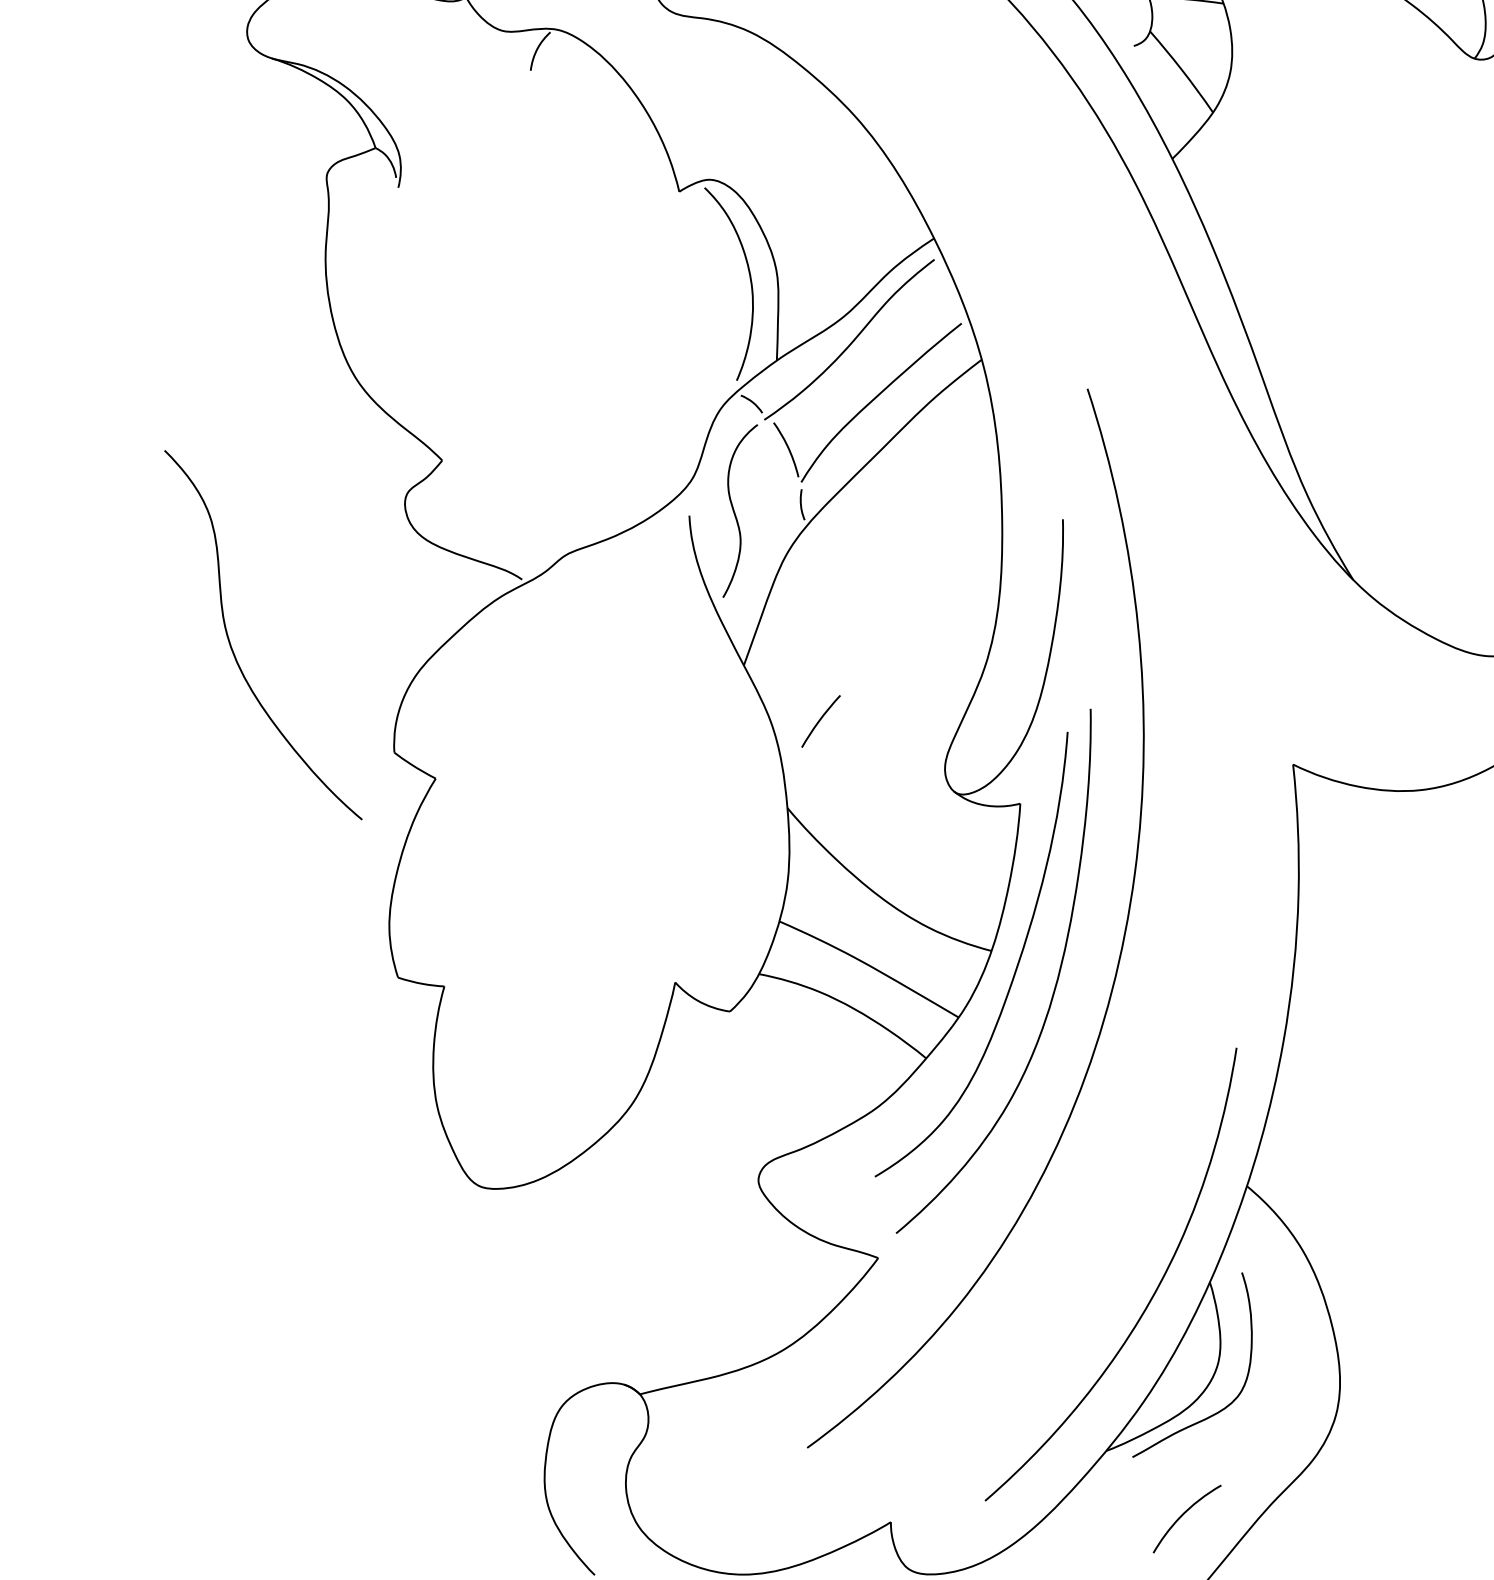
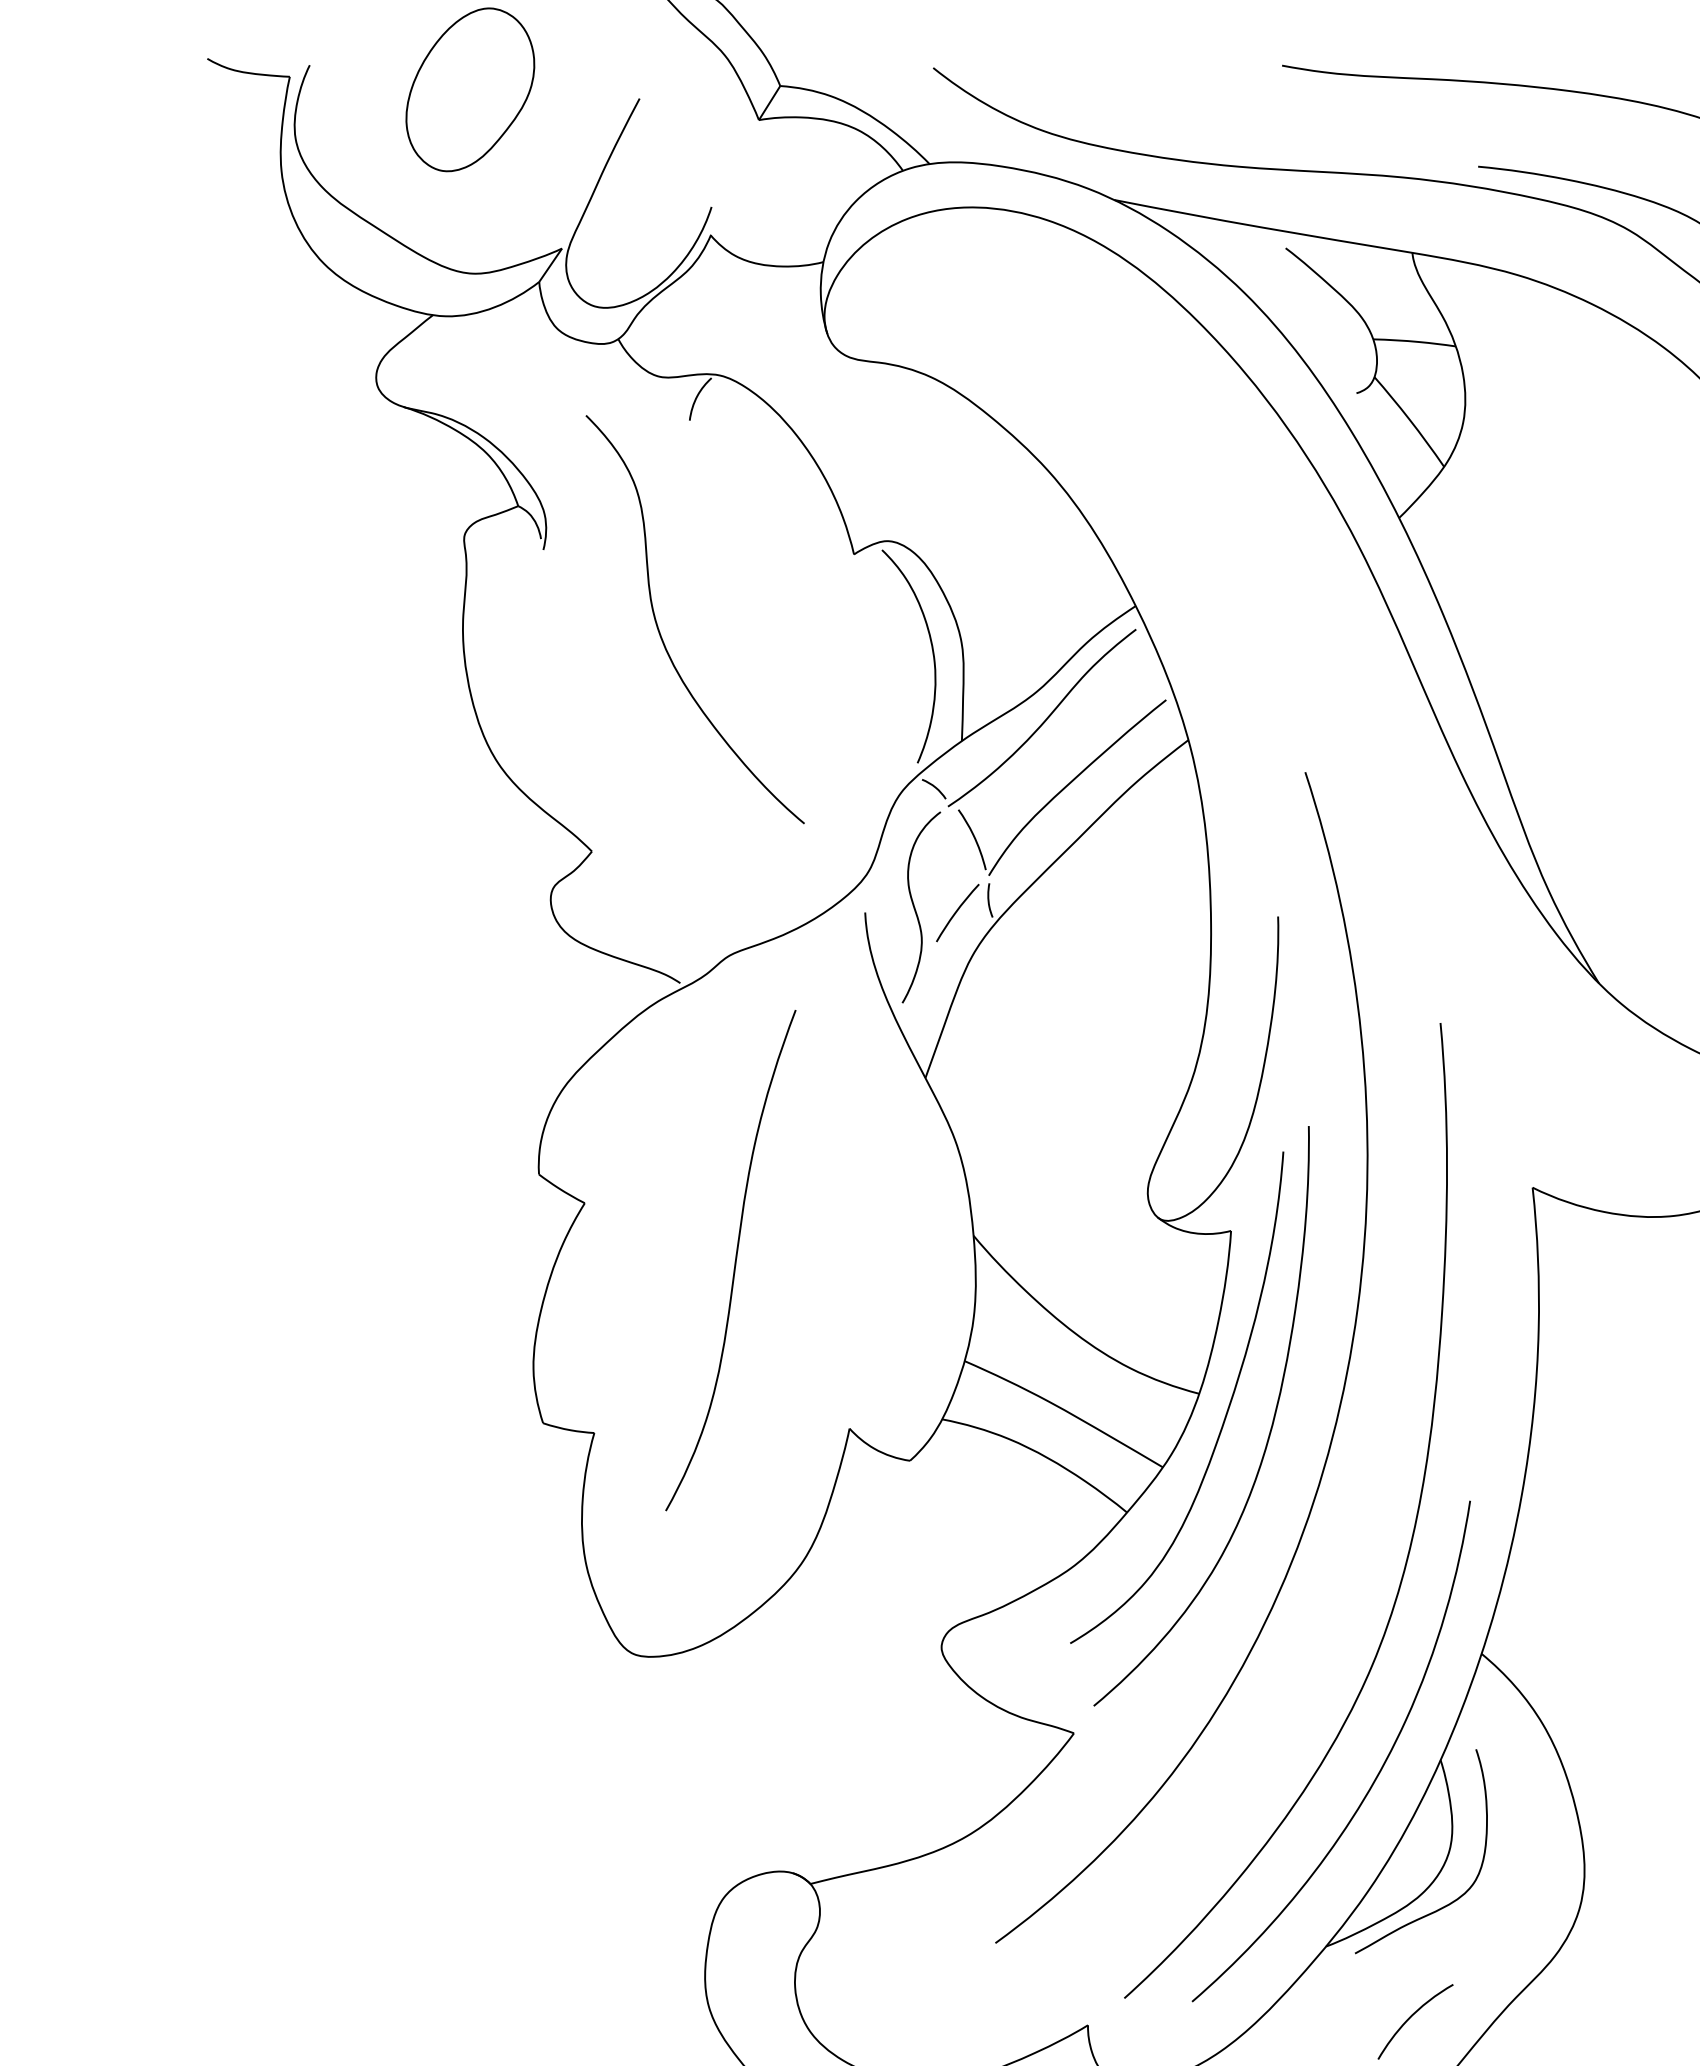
curve: (232, 648) -> (661, 634), moved
curve: (820, 720) -> (957, 911), moved
curve: (571, 831) -> (734, 1261), added
curve: (1183, 1080) -> (1411, 1536), added

